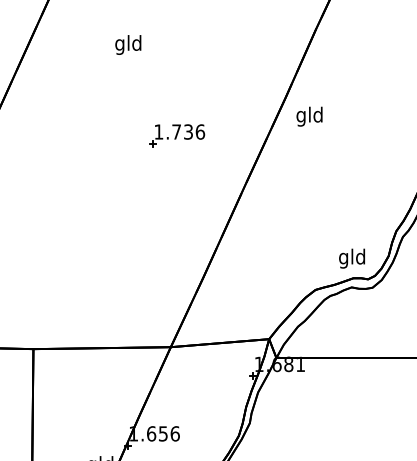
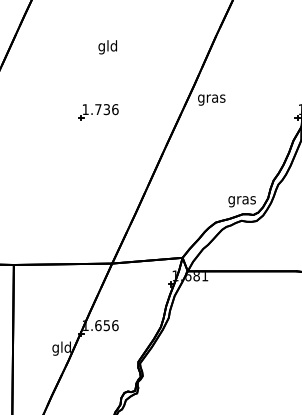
text: (127, 45) -> (107, 47), moved
text: (309, 116) -> (211, 98), gld -> gras
part: (176, 136) -> (98, 112), moved
text: (351, 259) -> (241, 200), gld -> gras

